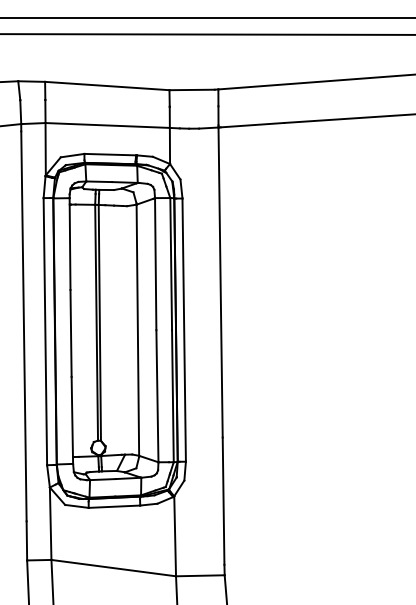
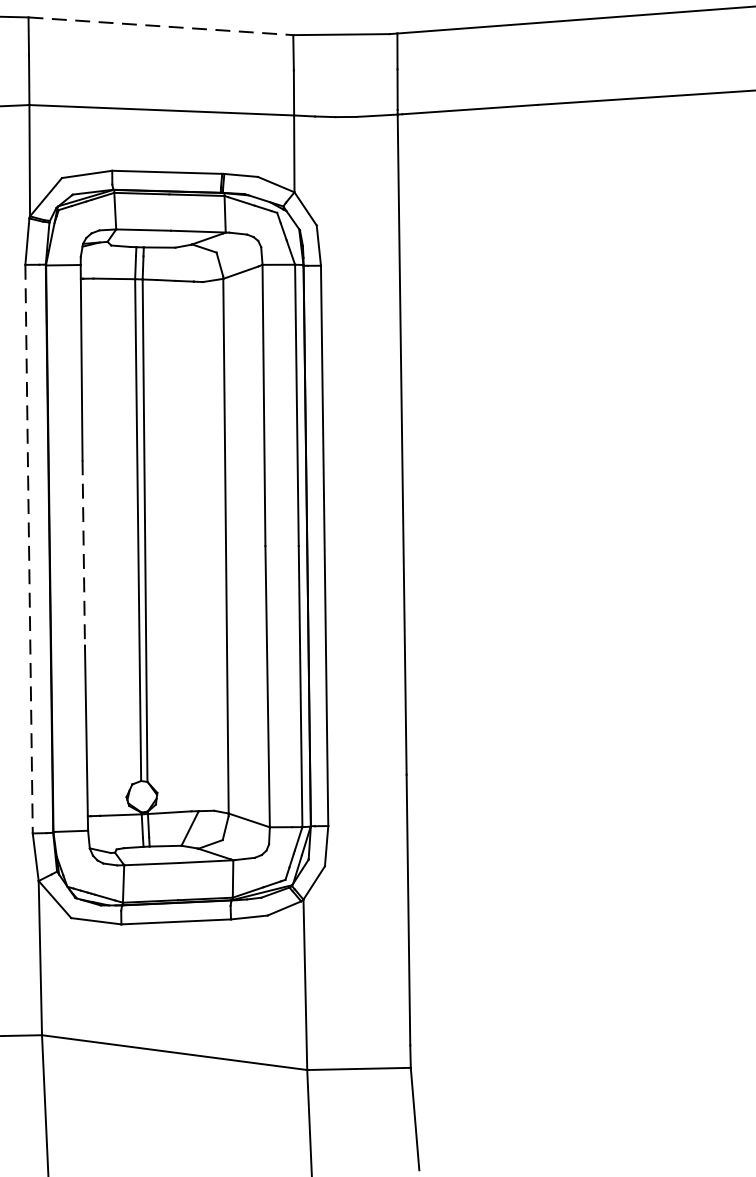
line: (107, 86) -> (161, 27), solid -> dashed
line: (45, 331) -> (29, 548), solid -> dashed
line: (71, 333) -> (84, 553), solid -> dashed

